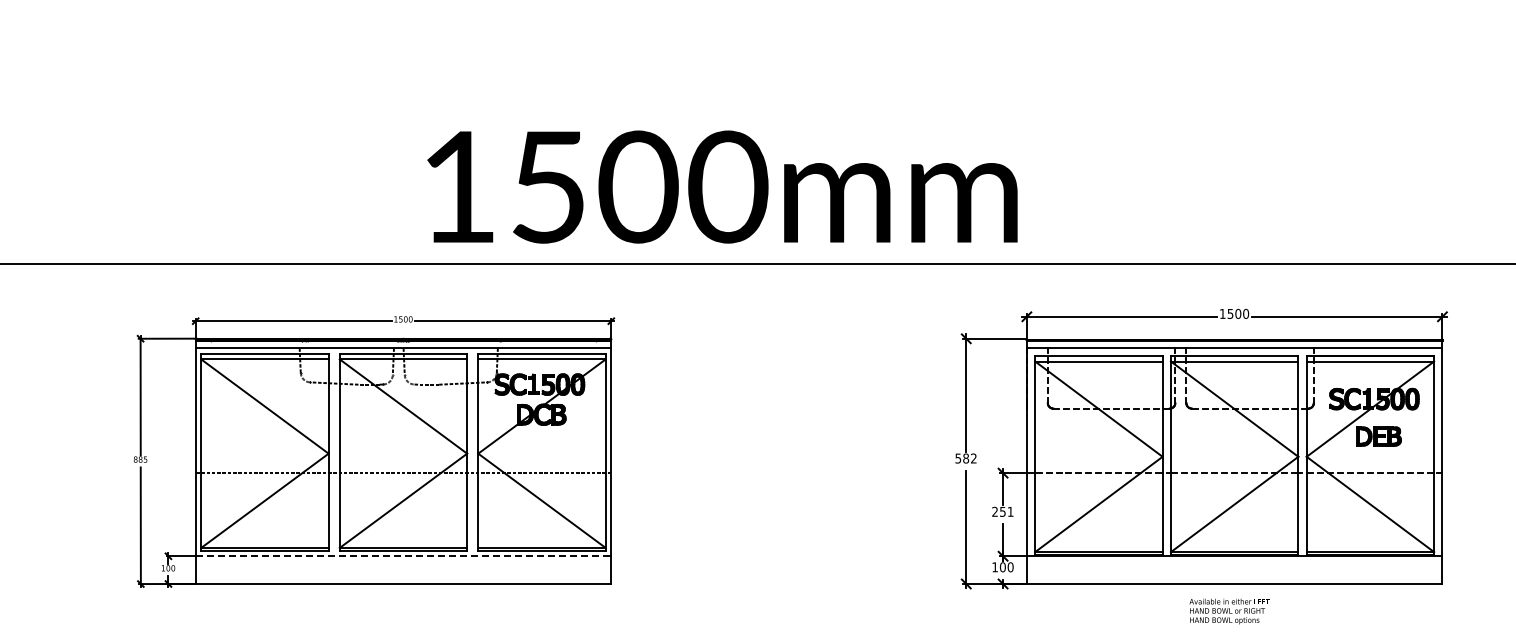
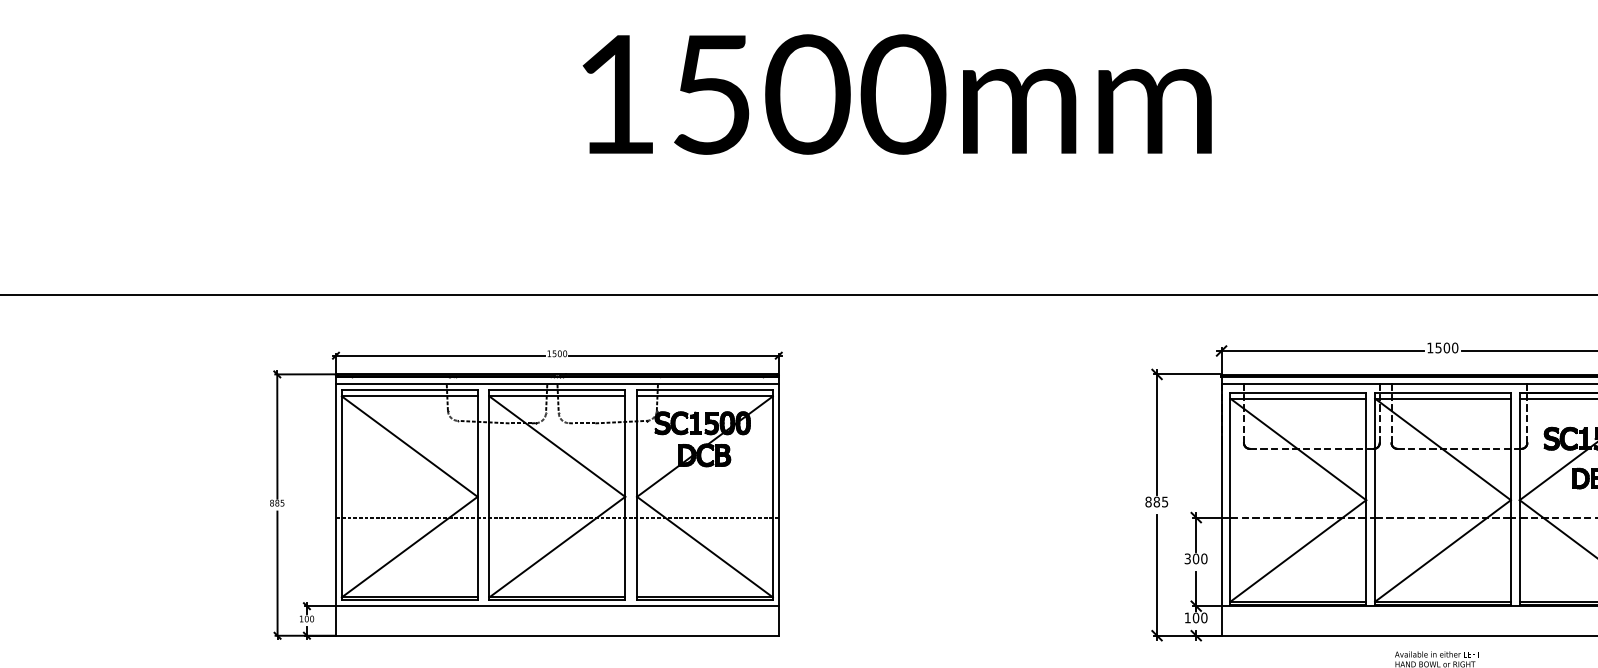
text: (722, 186) -> (897, 93), moved
text: (965, 458) -> (1156, 502), 582 -> 885
text: (1002, 511) -> (1195, 558), 251 -> 300
line: (403, 556) -> (557, 606), dashed -> solid

